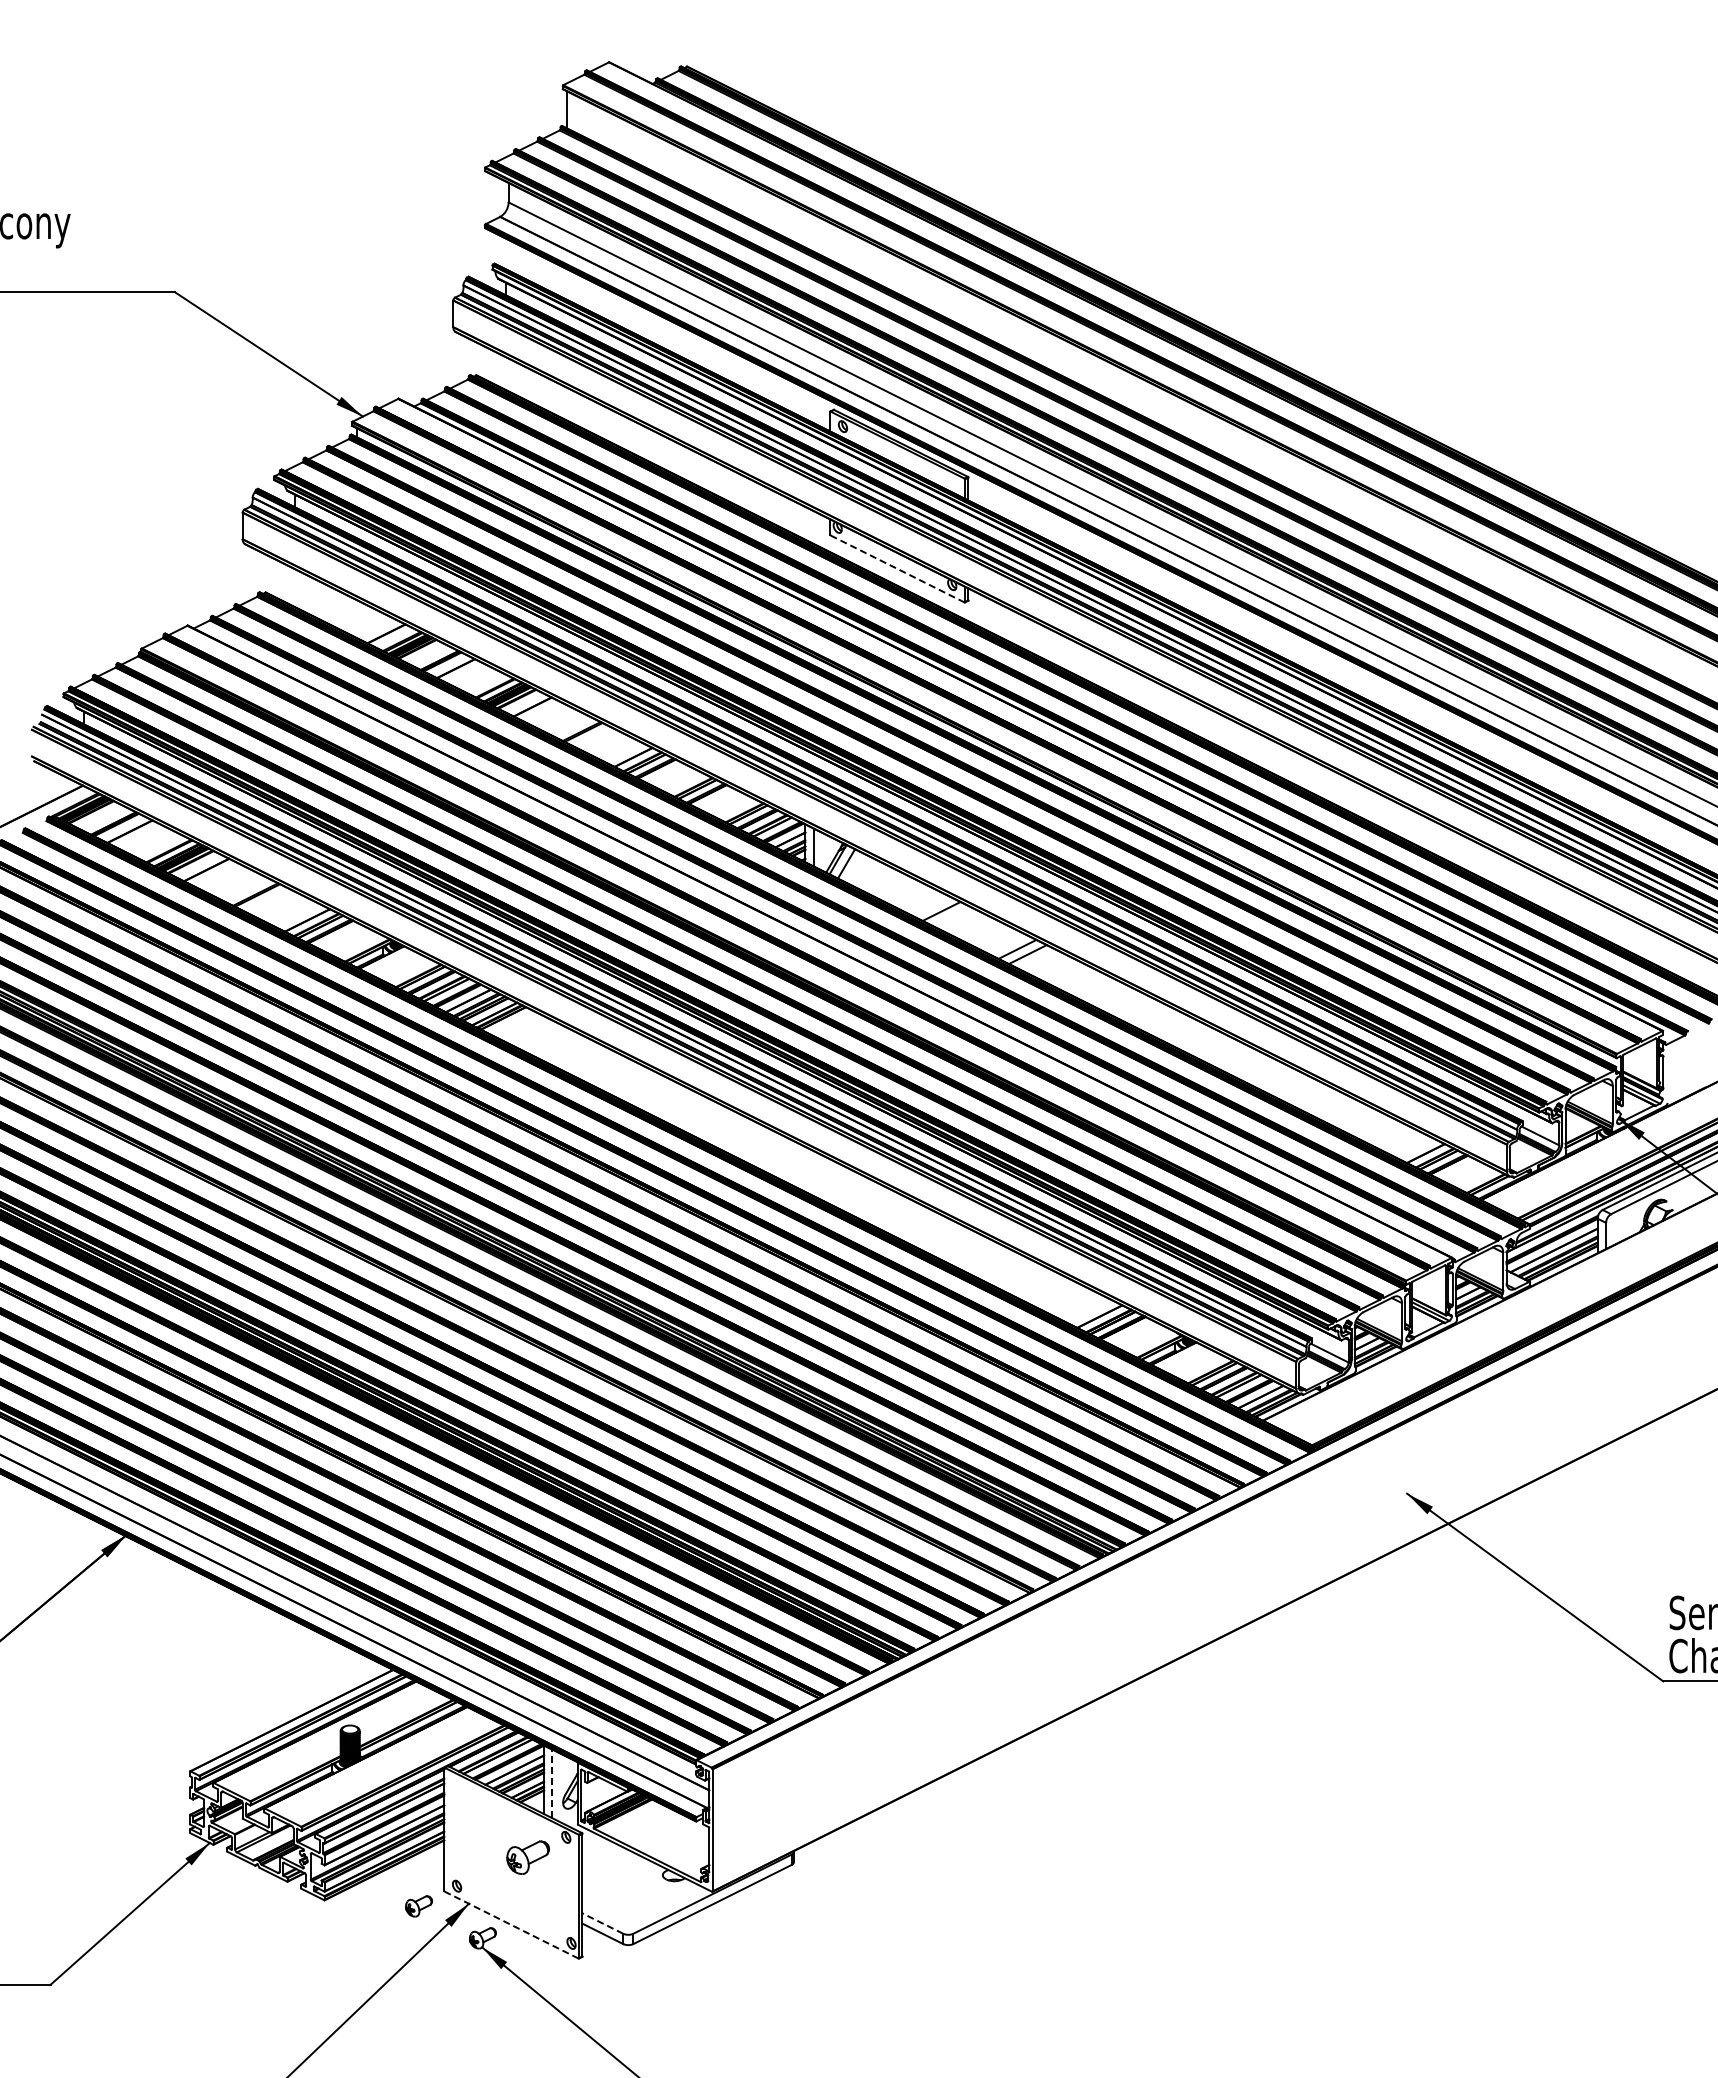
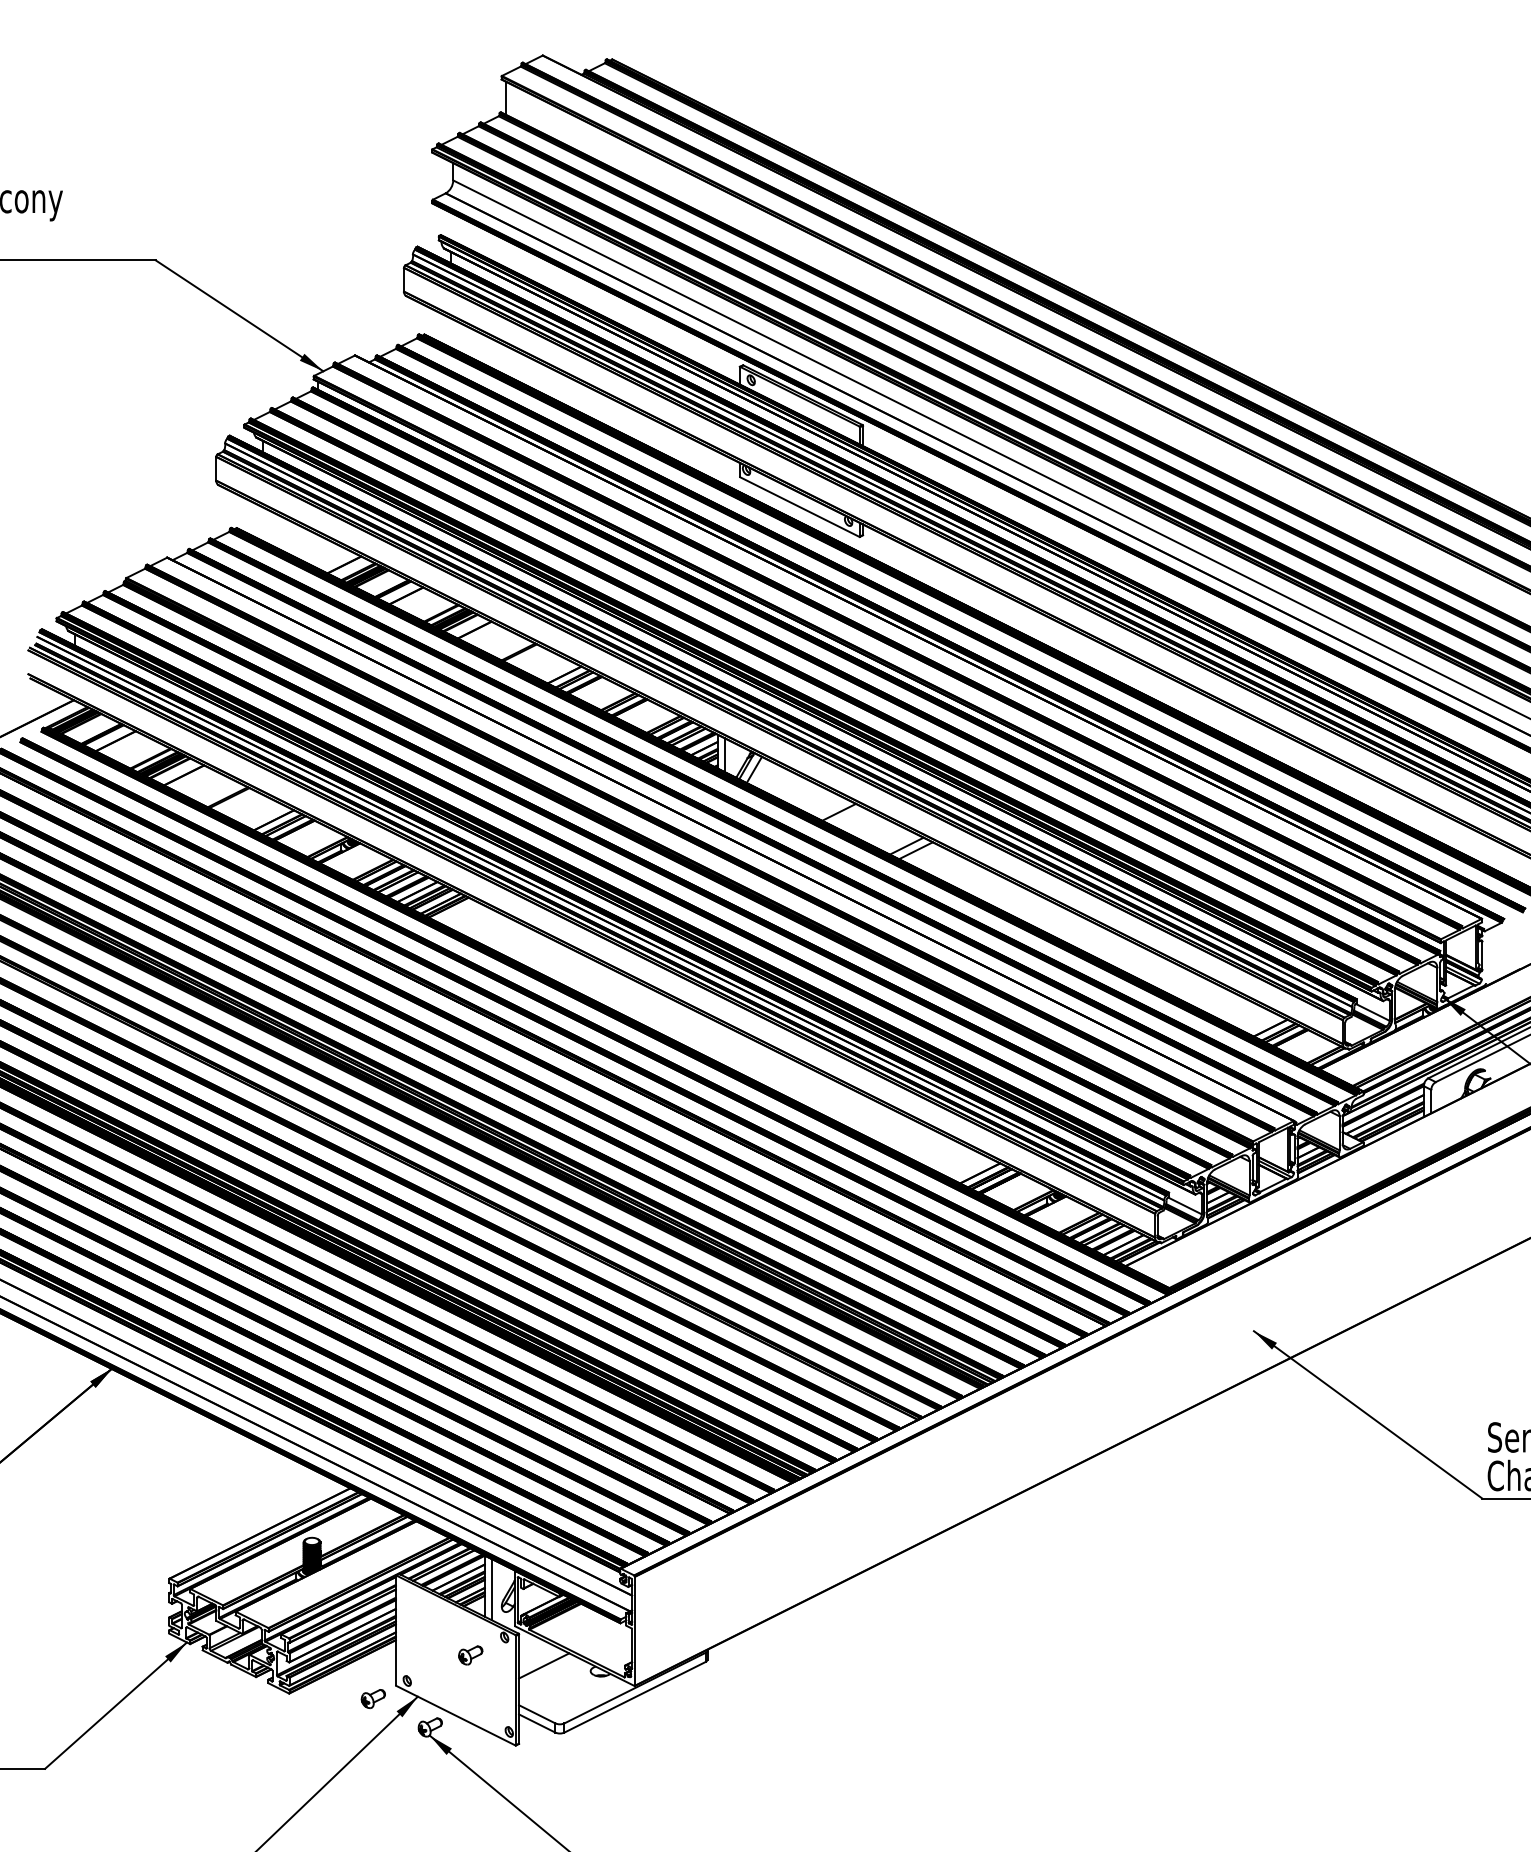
line: (897, 568) -> (799, 506), dashed -> solid
line: (552, 1783) -> (492, 1589), dashed -> solid
part: (528, 1857) -> (470, 1655), size x0.62
line: (610, 1869) -> (544, 1666), added
line: (602, 1923) -> (536, 1714), dashed -> solid
line: (511, 1925) -> (455, 1716), dashed -> solid

